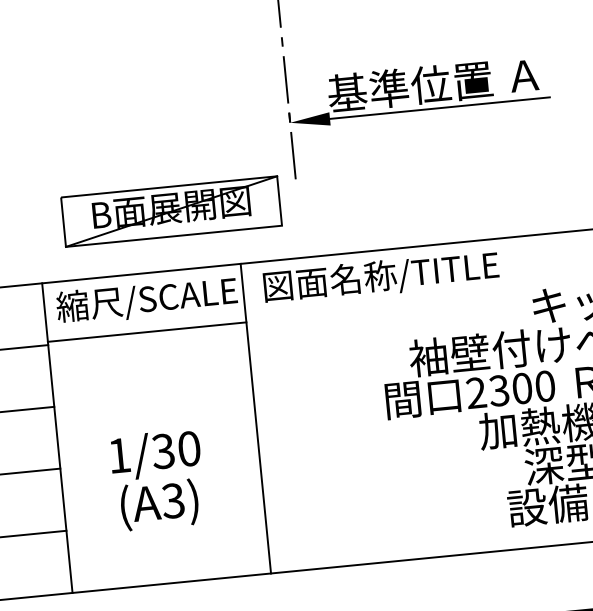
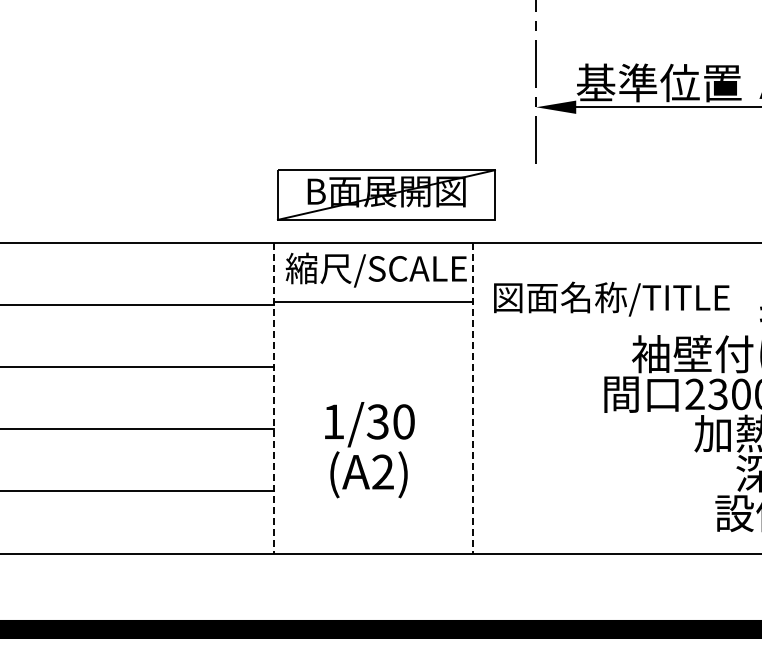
part: (171, 211) -> (386, 194), moved
text: (380, 276) -> (611, 298), moved
line: (256, 418) -> (473, 398), solid -> dashed
line: (57, 438) -> (273, 398), solid -> dashed
text: (172, 500) -> (382, 471), (A3) -> (A2)

